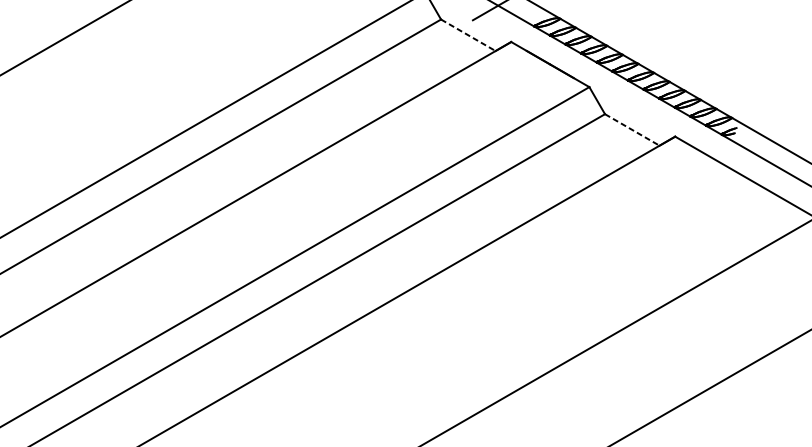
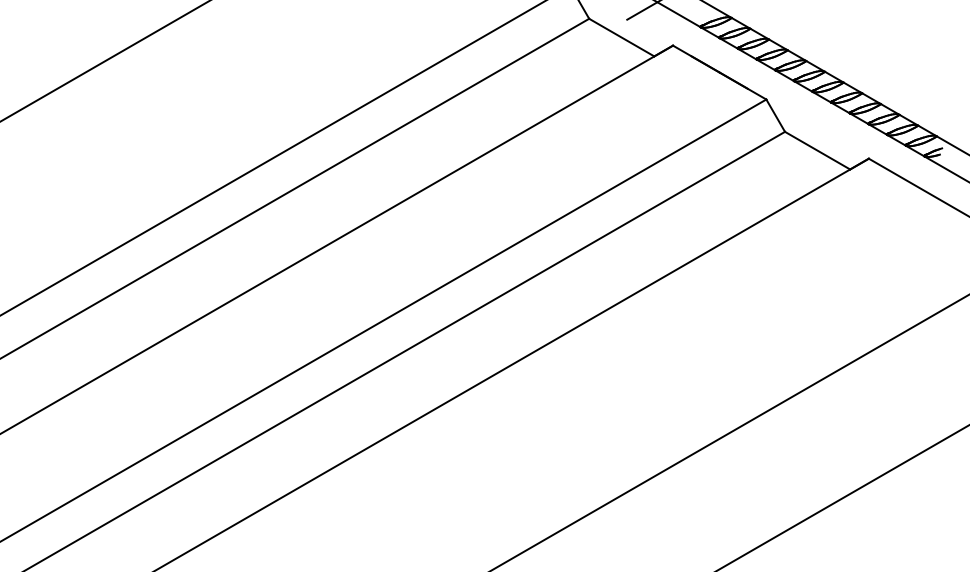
line: (468, 35) -> (621, 37), dashed -> solid
line: (632, 129) -> (817, 150), dashed -> solid

